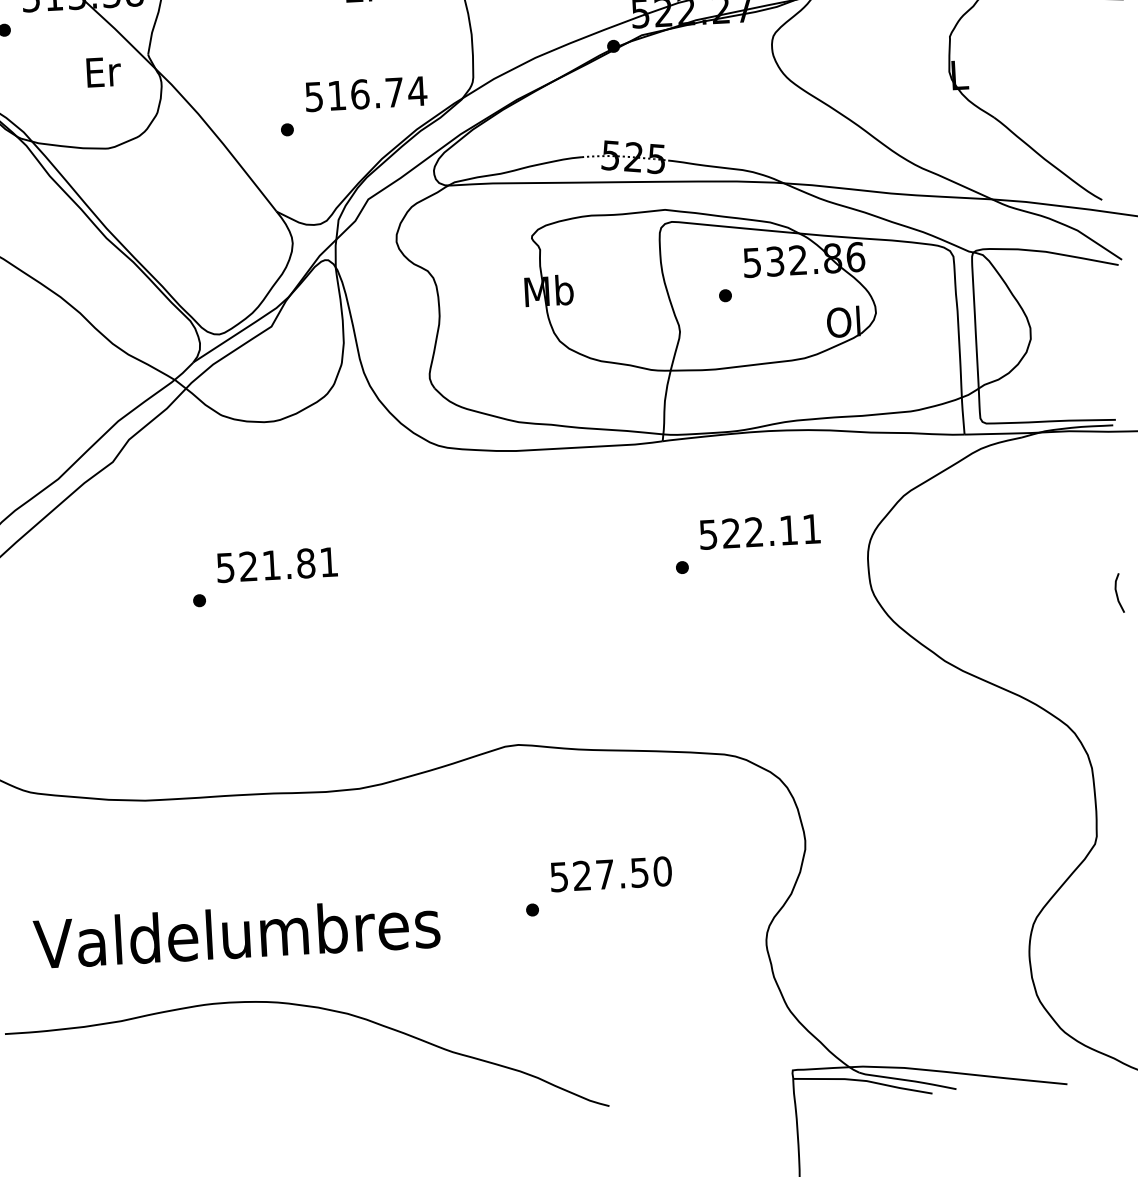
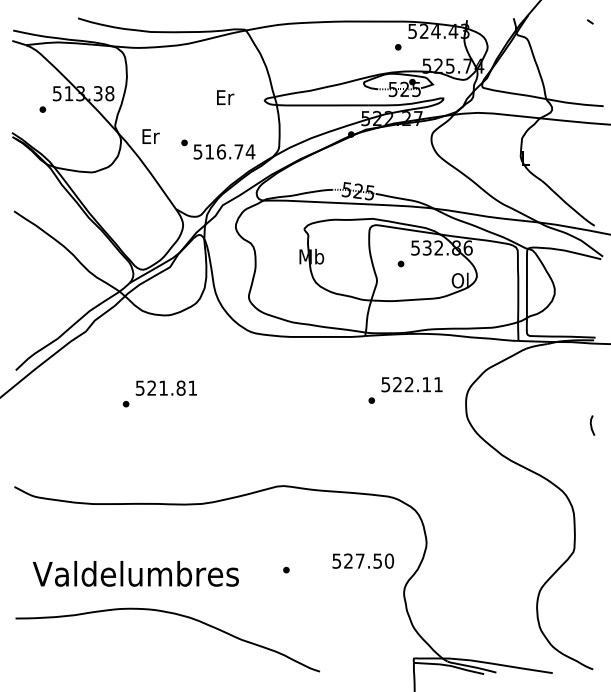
text: (102, 71) -> (150, 136), moved
part: (287, 129) -> (184, 142), moved
text: (609, 873) -> (362, 560), moved

